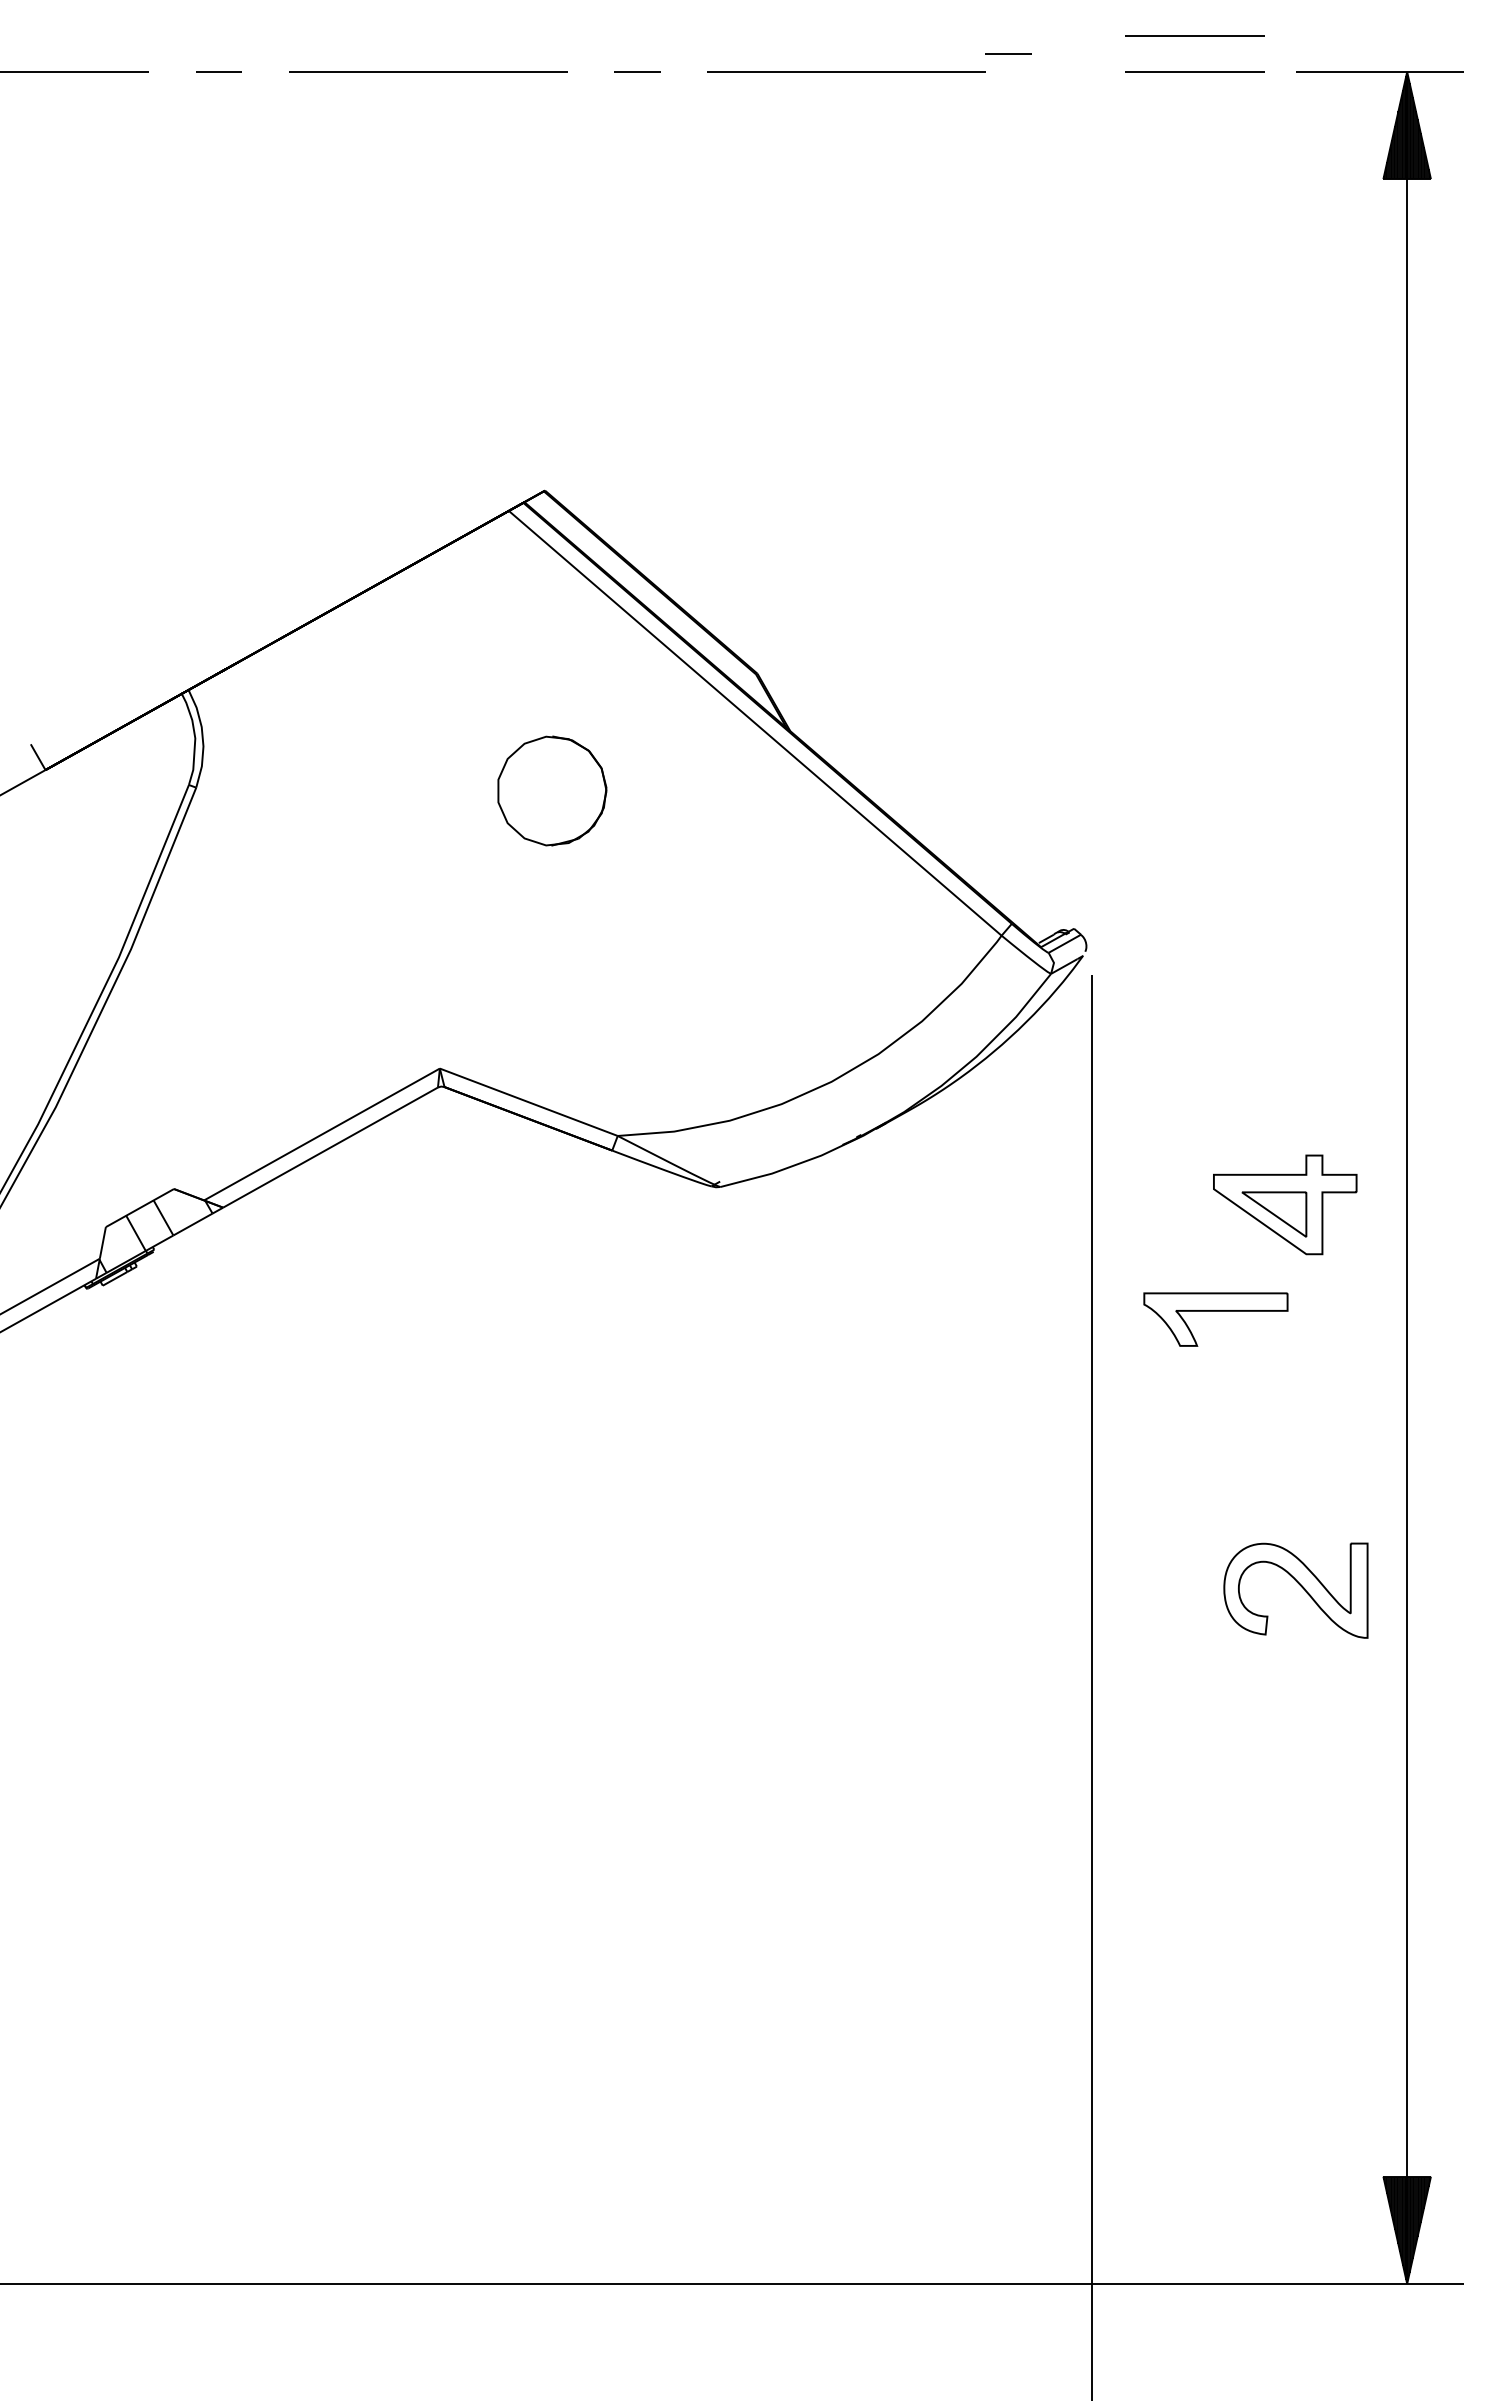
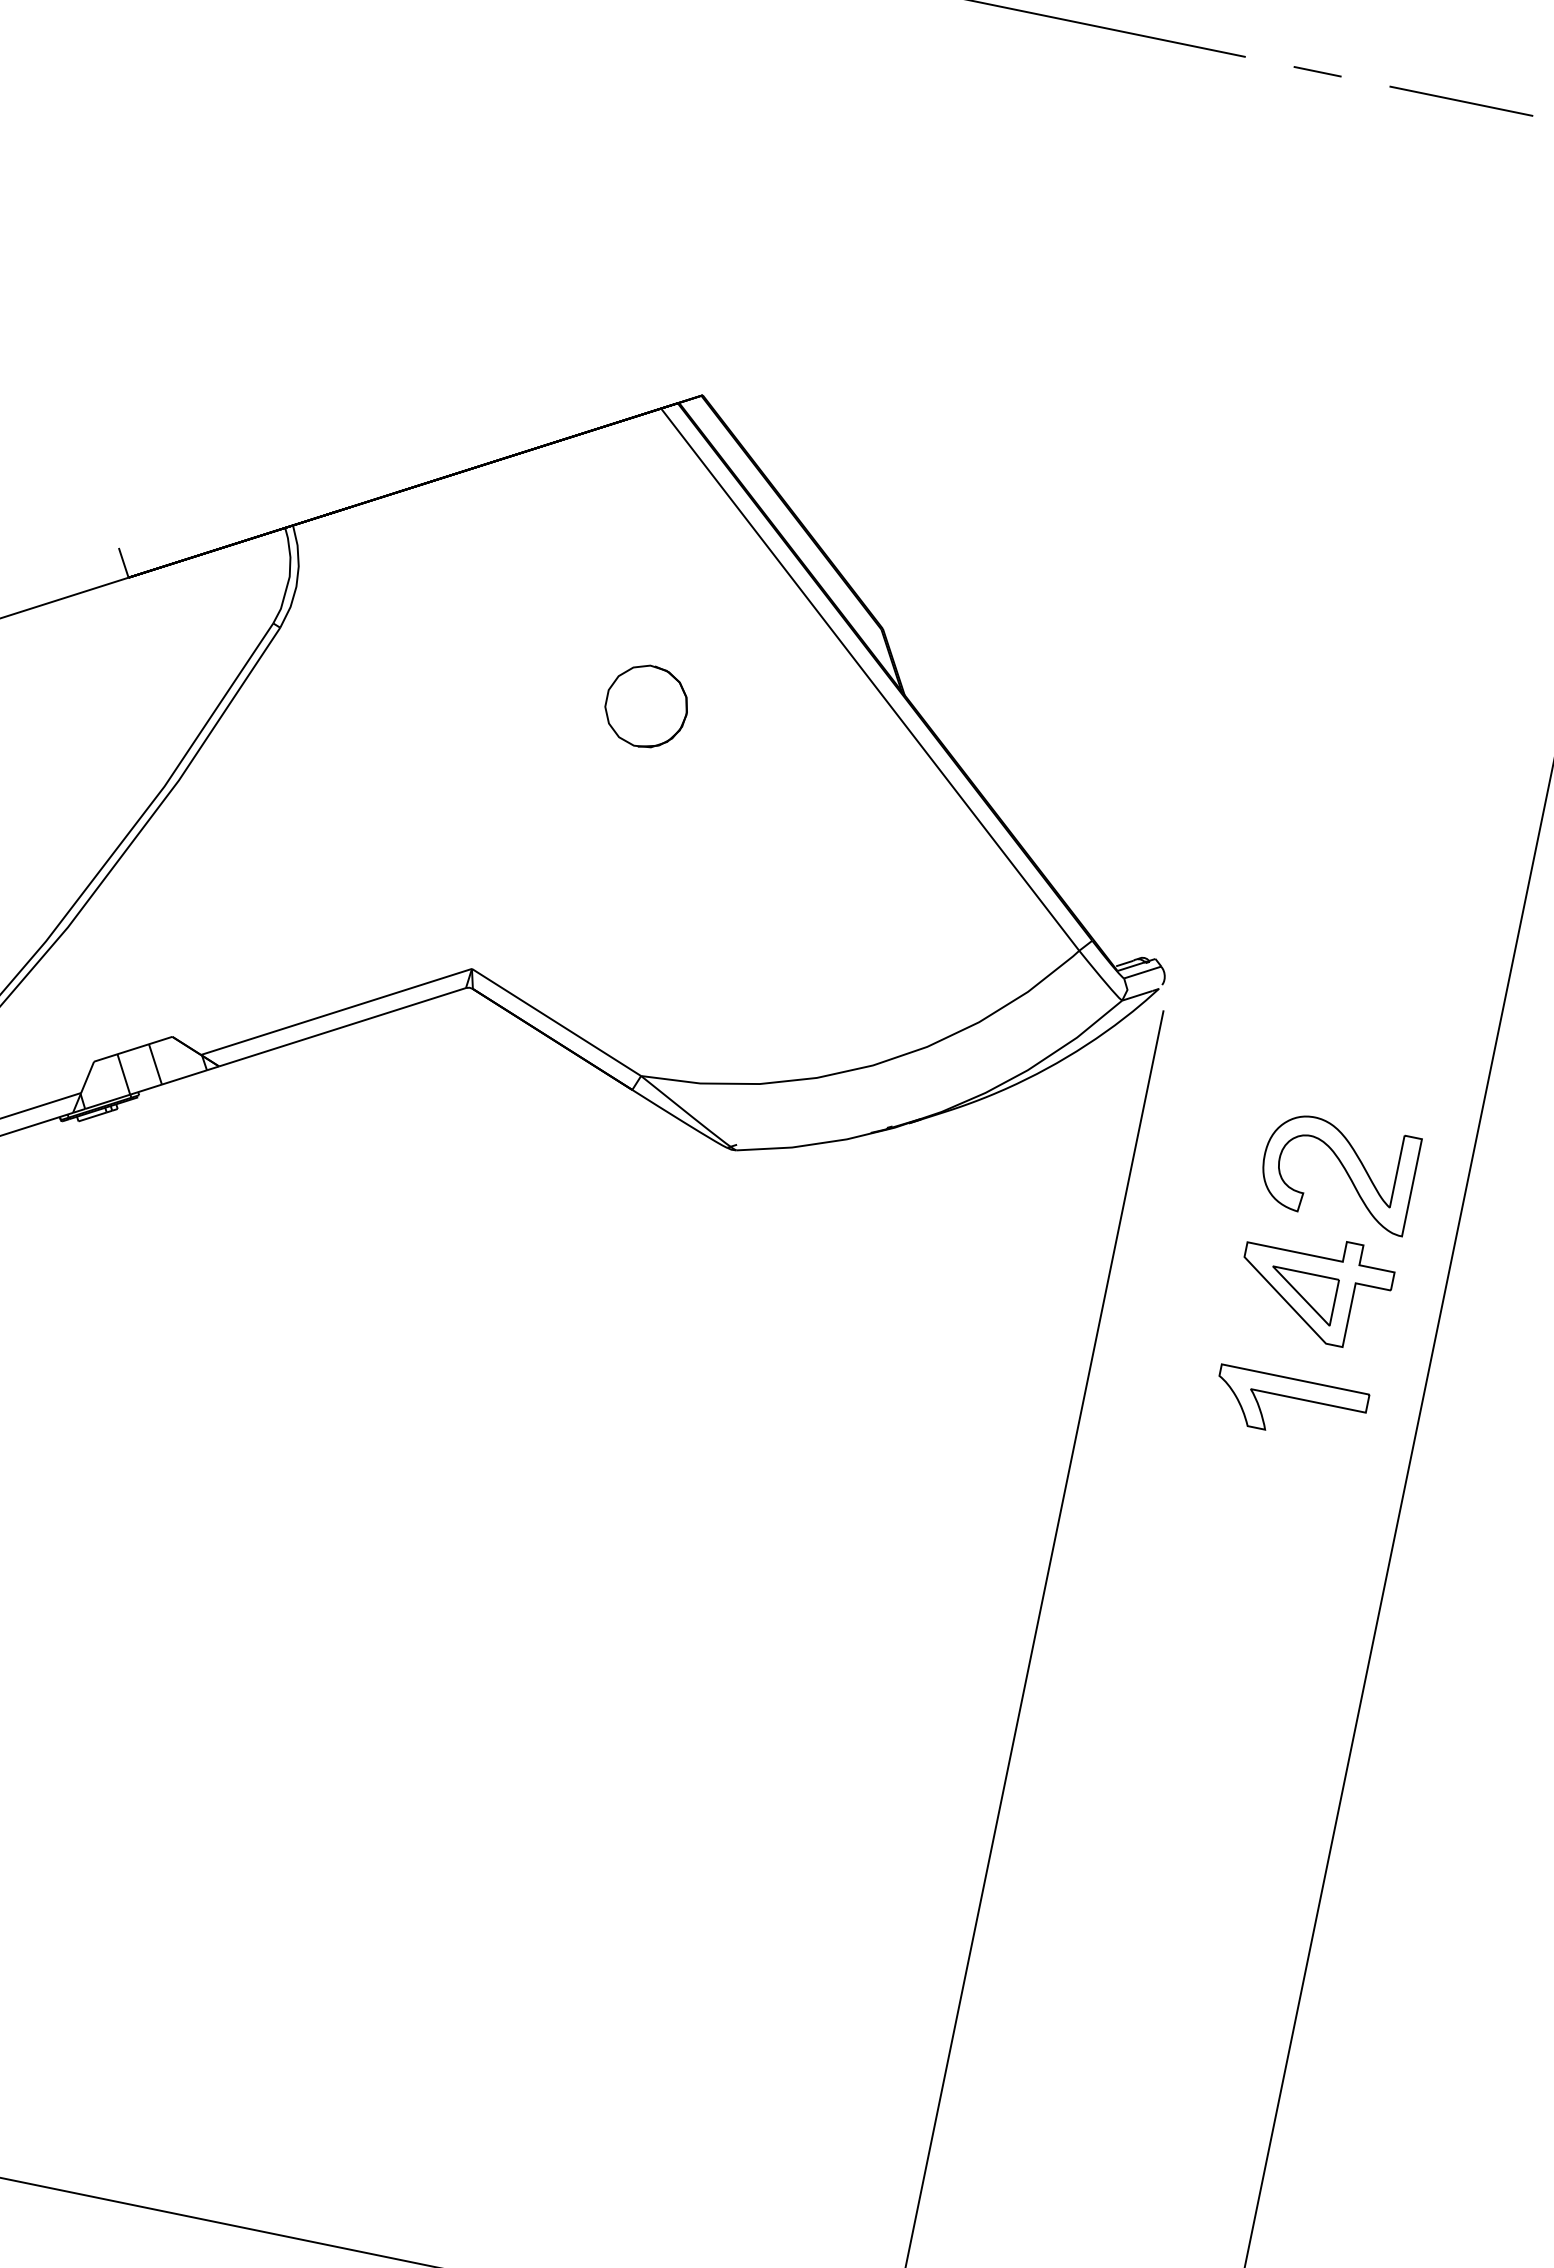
line: (1194, 35) -> (1468, 63), removed
line: (1008, 53) -> (1317, 71), moved
part: (552, 790) -> (646, 706), size x0.71
part: (1215, 1311) -> (1291, 1398), moved
part: (1299, 1585) -> (1342, 1168), moved

